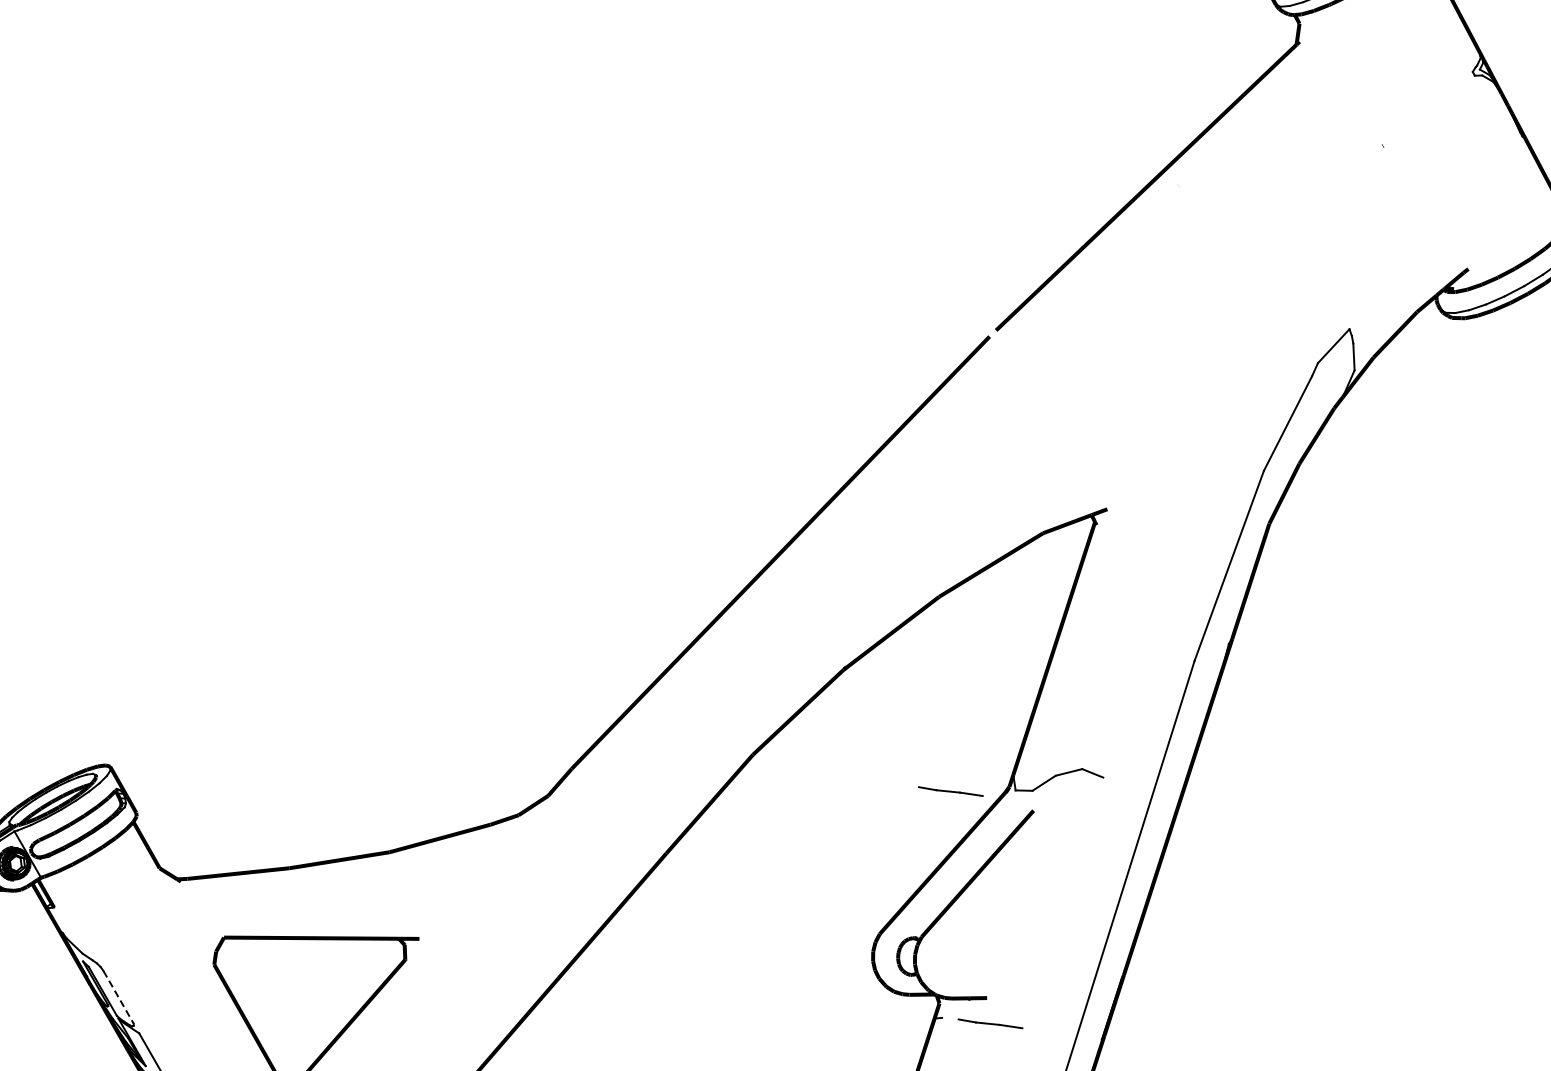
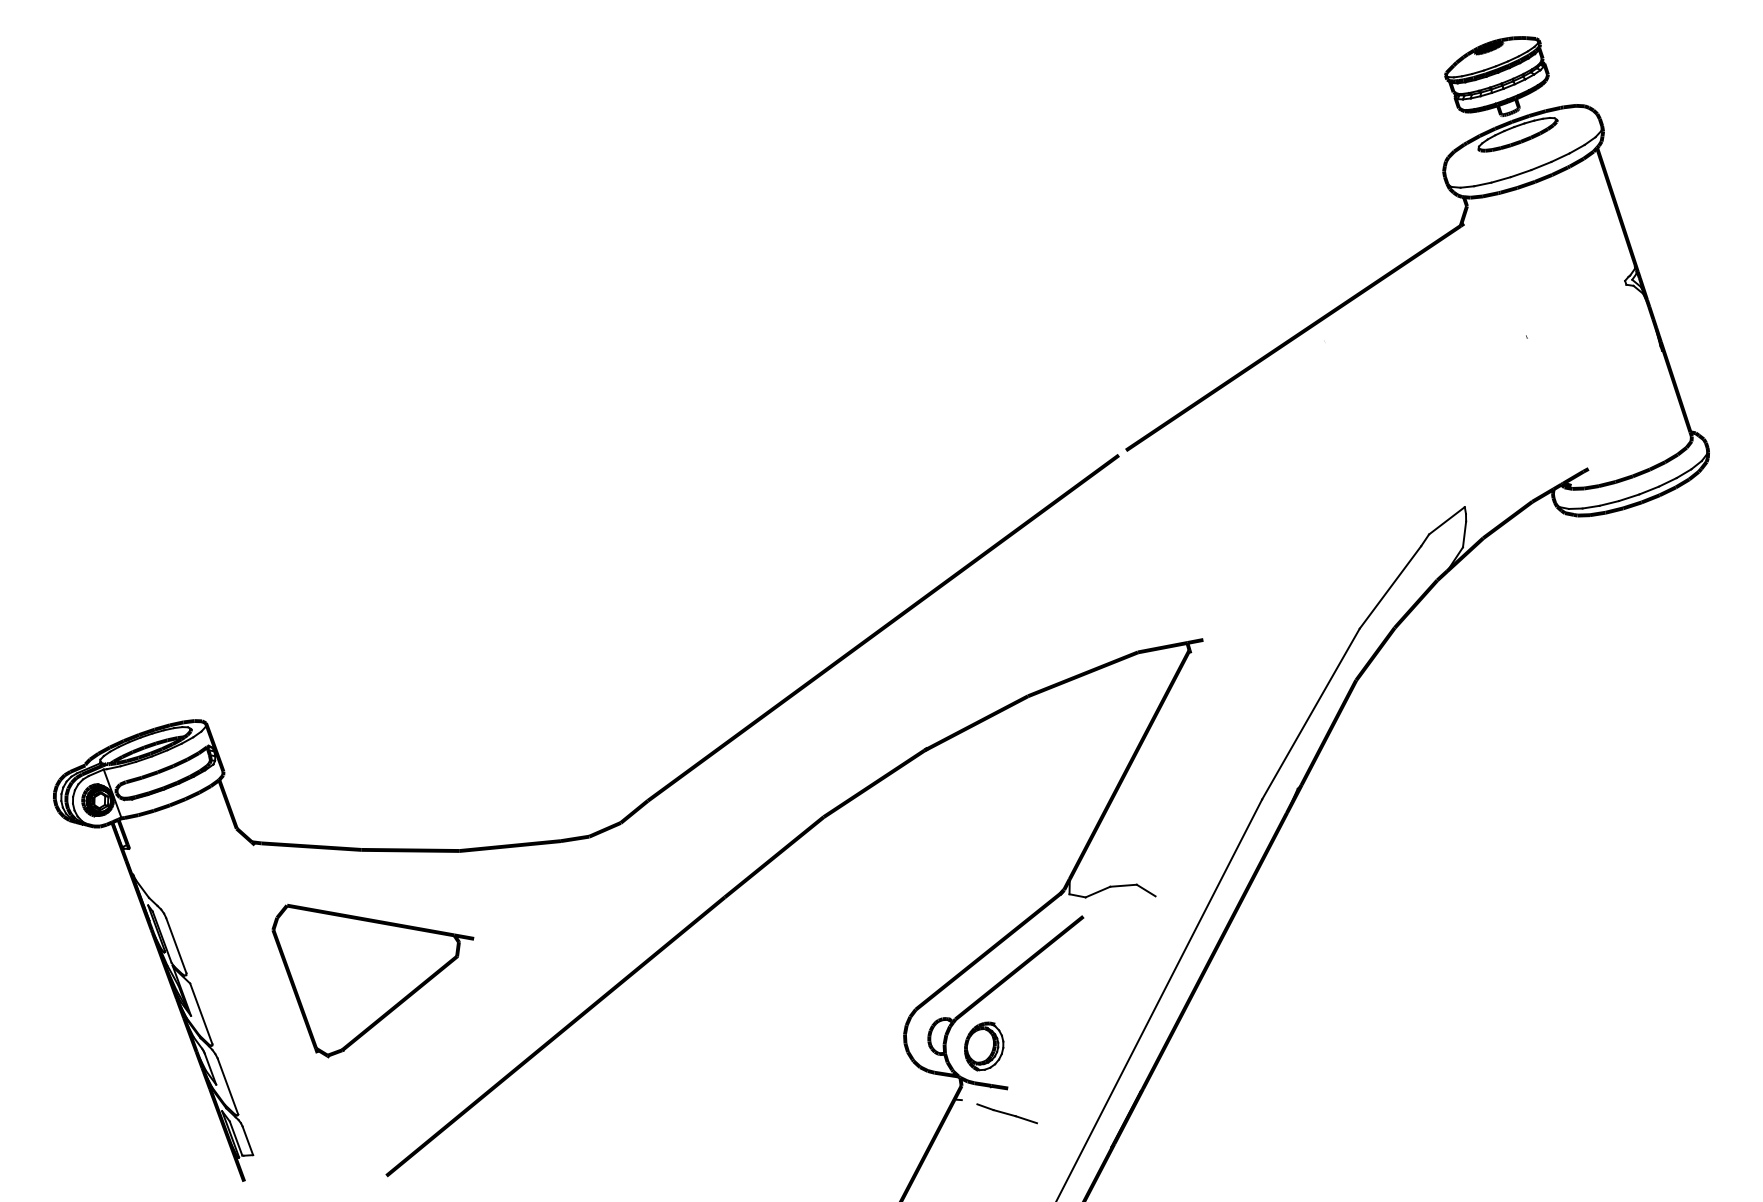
line: (950, 791) -> (1006, 884), removed
part: (955, 959) -> (984, 1046), added
line: (118, 997) -> (176, 945), dashed -> solid

